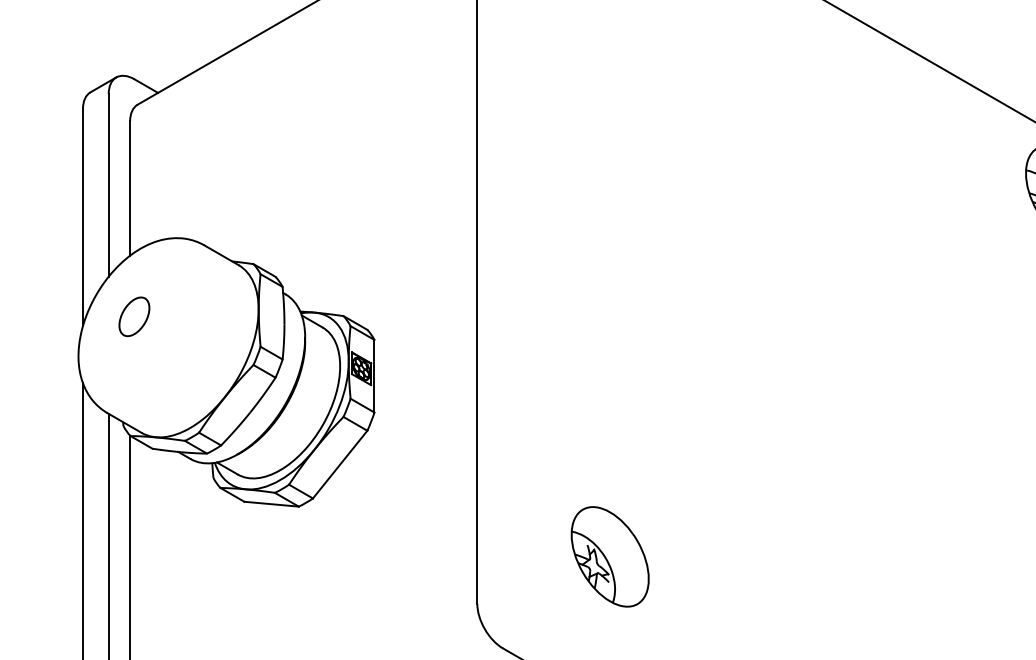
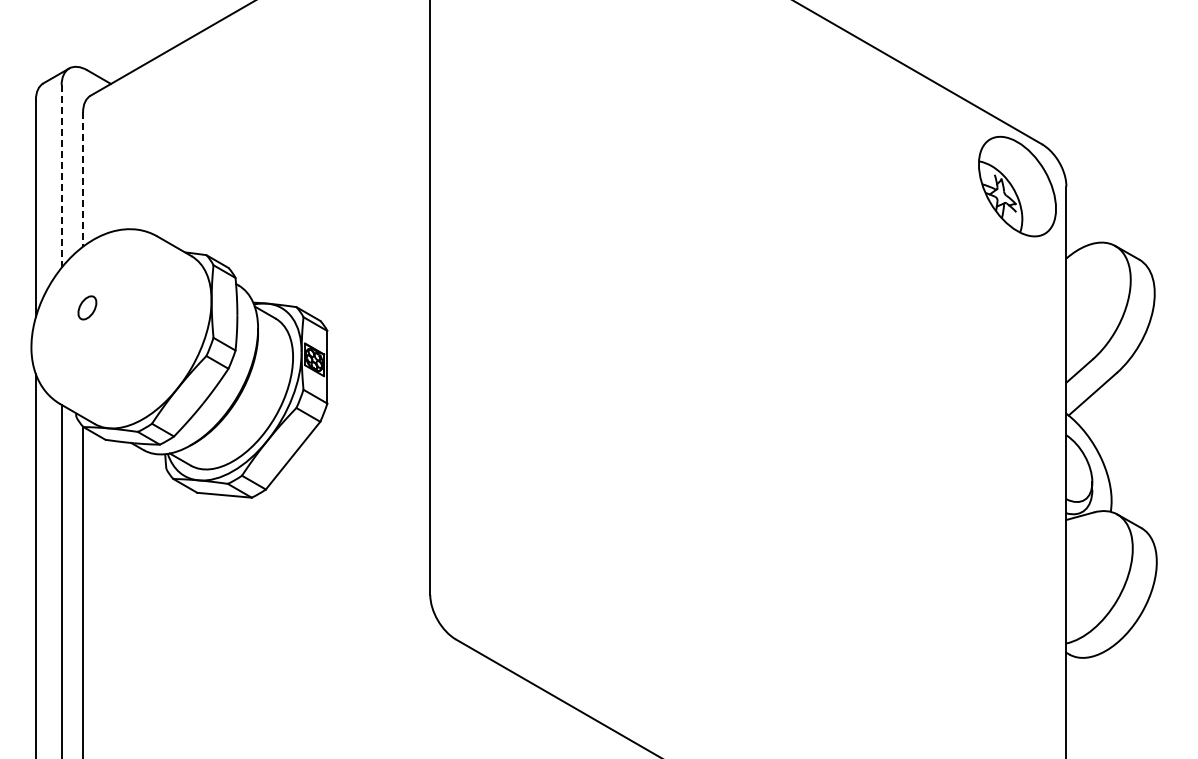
line: (108, 185) -> (61, 176), solid -> dashed
line: (130, 189) -> (83, 180), solid -> dashed
part: (134, 316) -> (87, 307), size x0.6
part: (609, 556) -> (562, 547), removed

